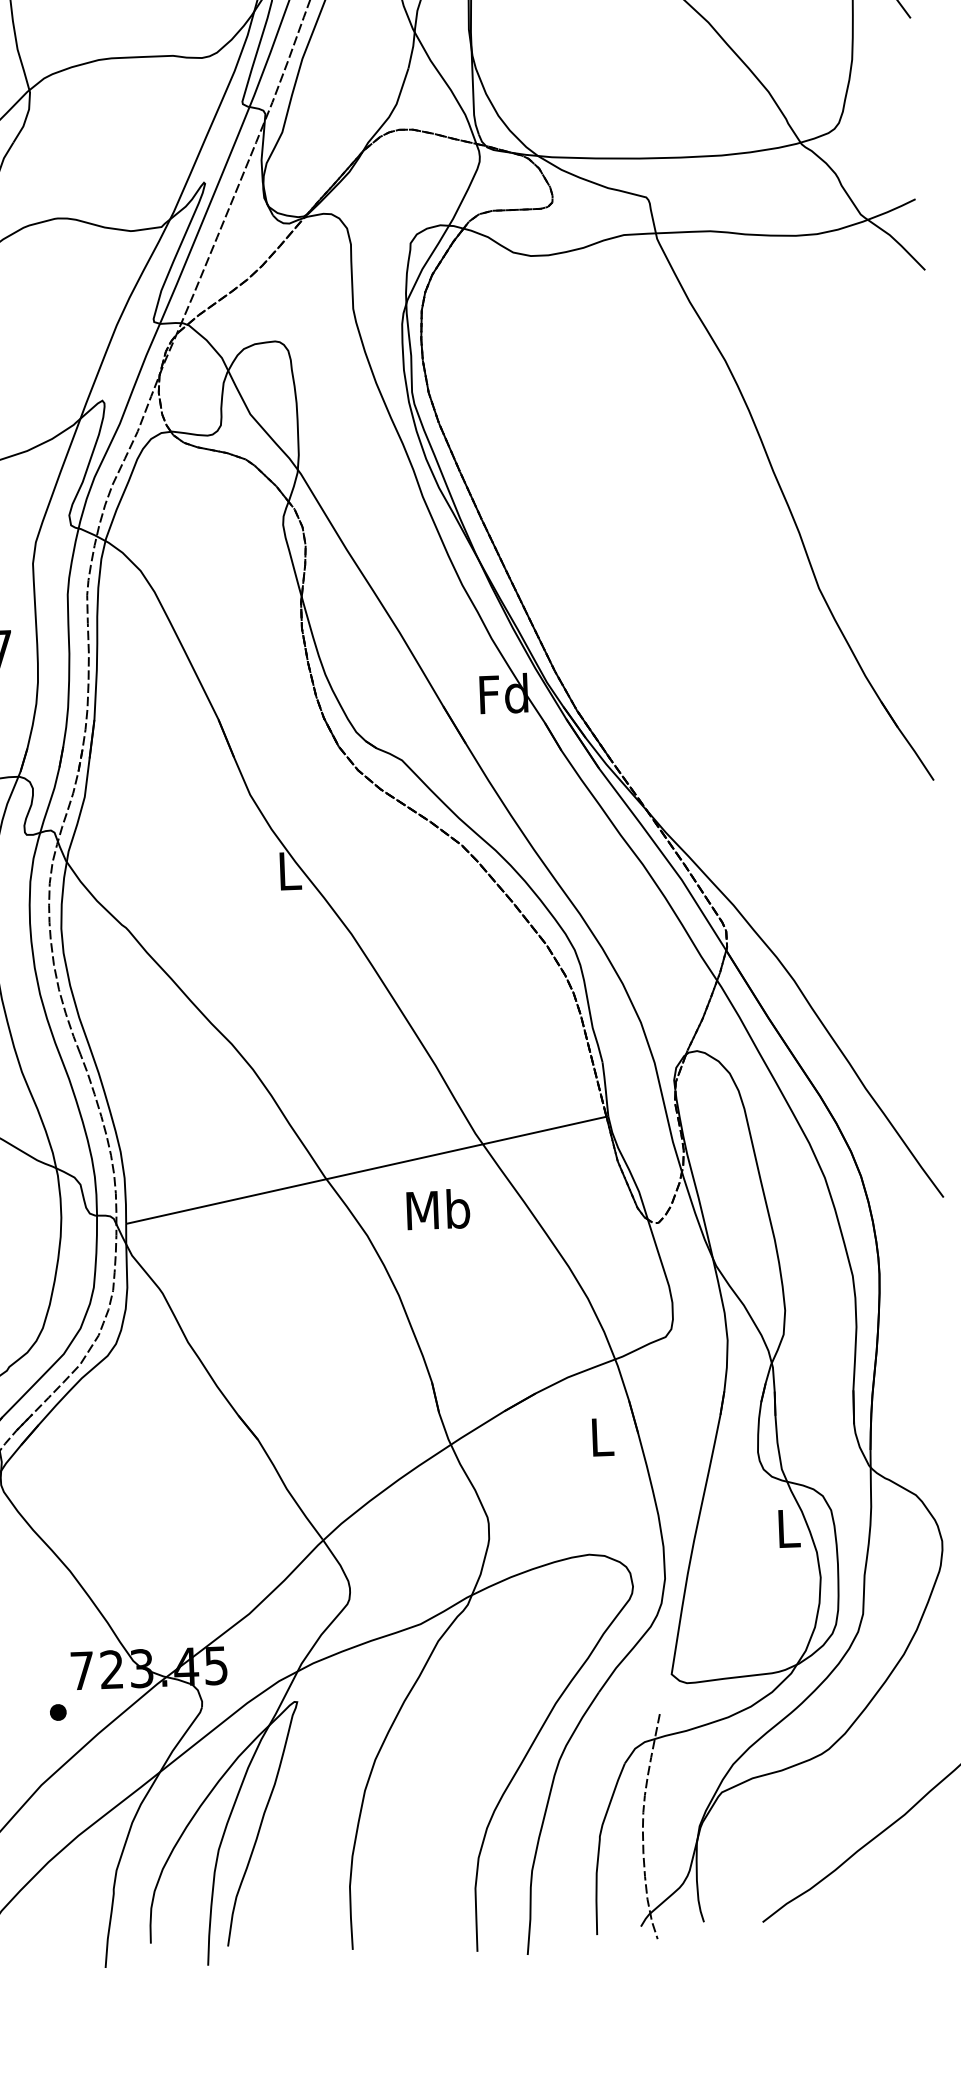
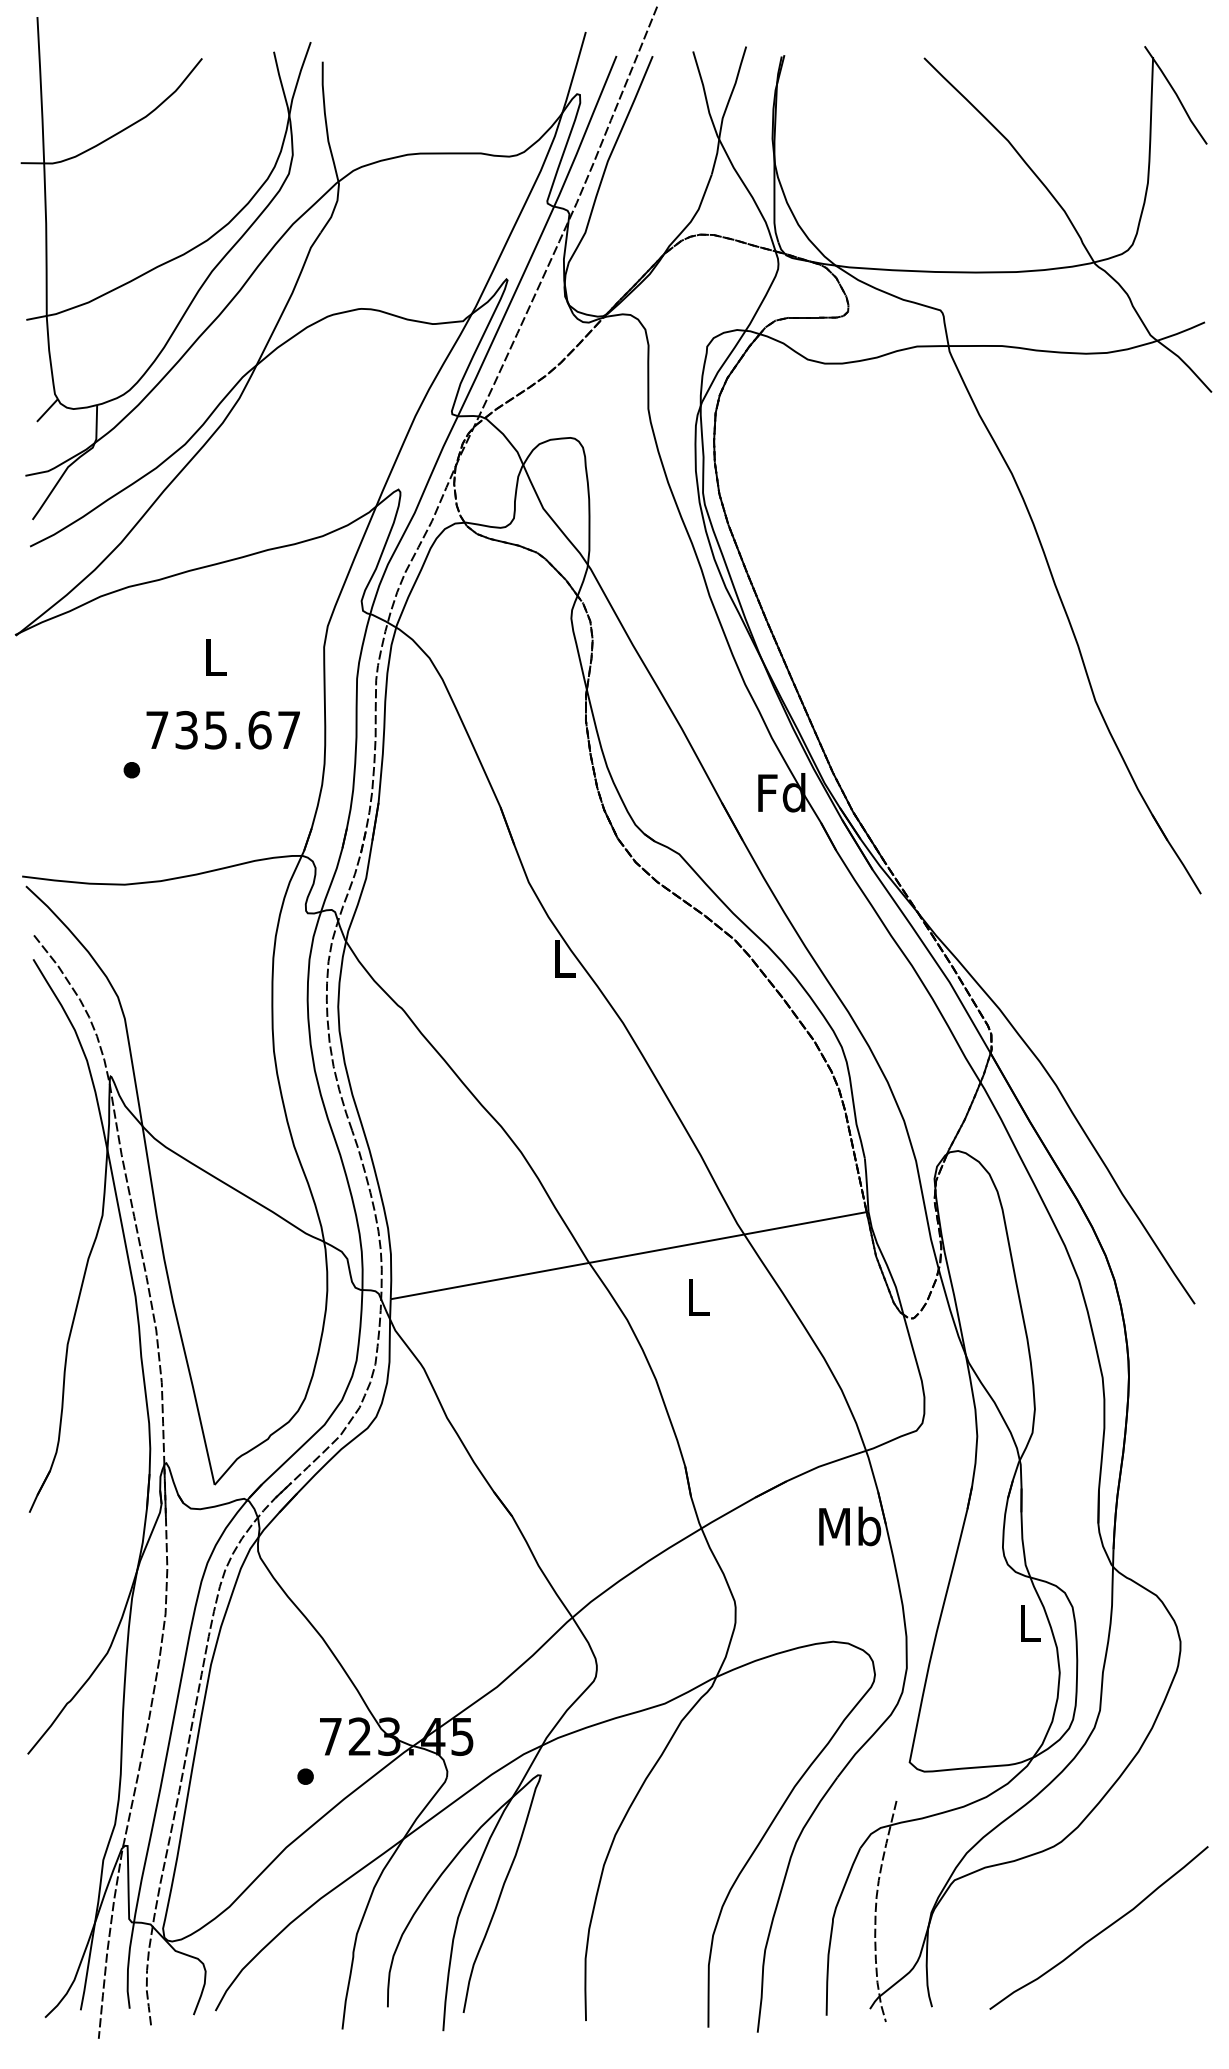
text: (437, 1209) -> (697, 1296), Mb -> L
text: (602, 1436) -> (850, 1526), L -> Mb

